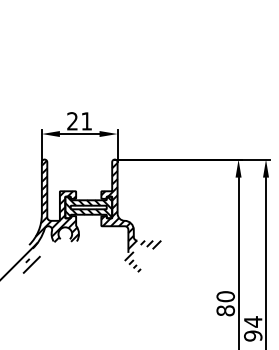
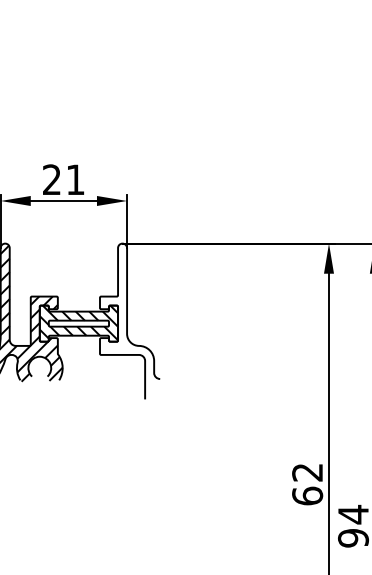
hatch: (131, 217) -> (150, 340), removed
text: (225, 303) -> (307, 483), 80 -> 62

